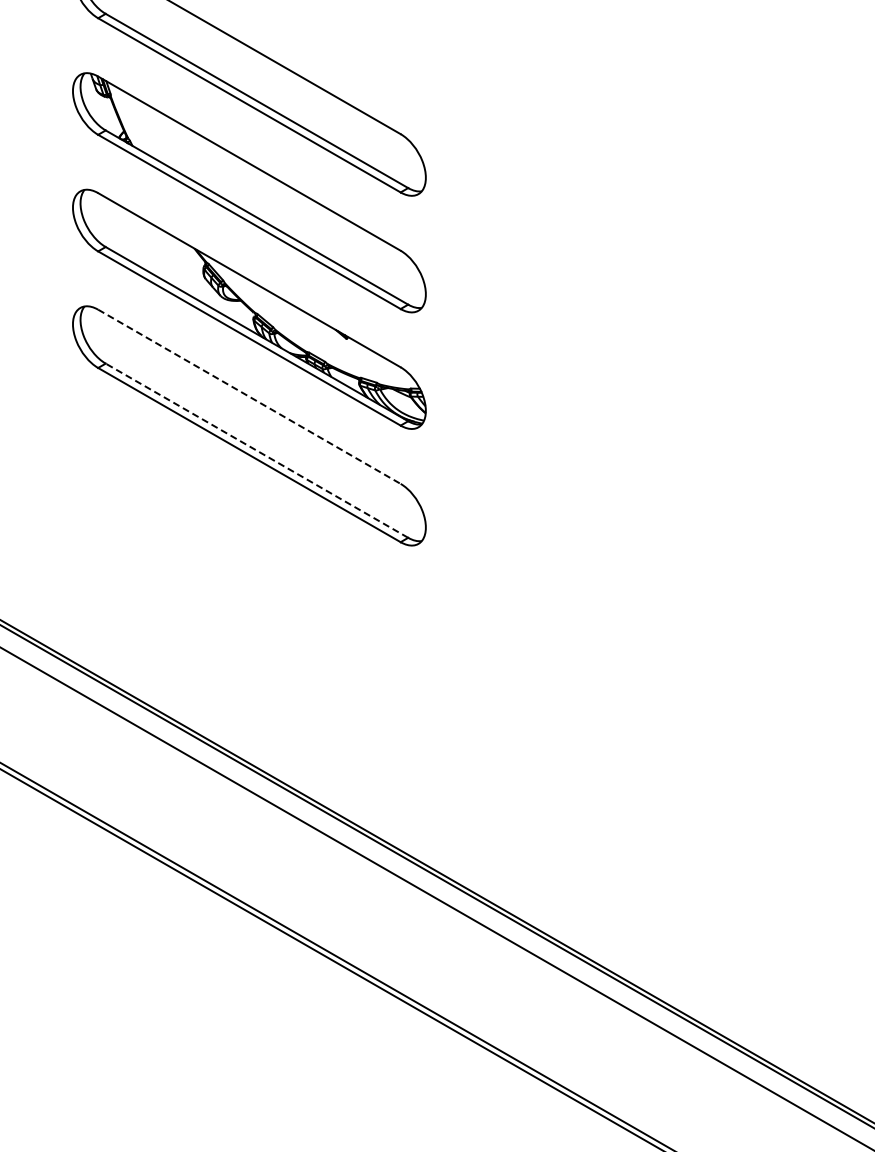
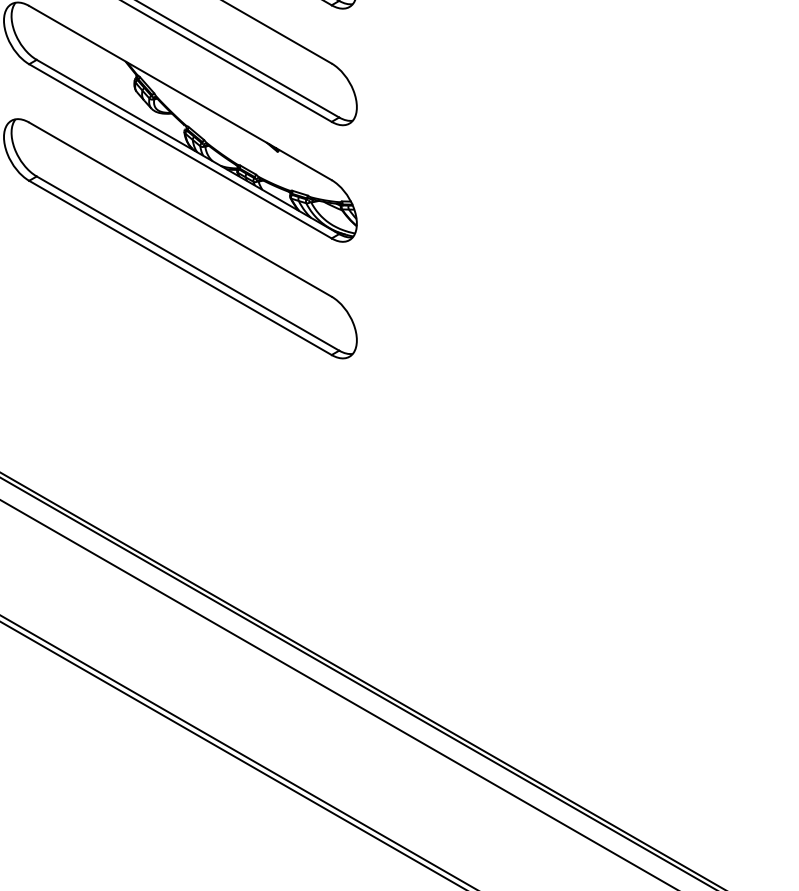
line: (249, 396) -> (180, 209), dashed -> solid
line: (256, 450) -> (187, 263), dashed -> solid

